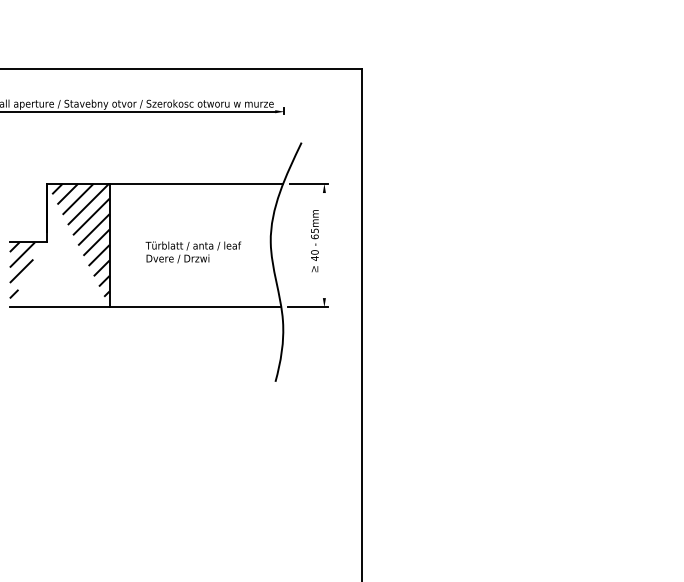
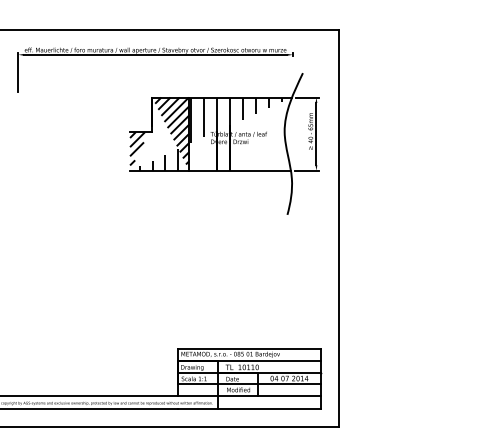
hatch: (145, 244) -> (210, 133), added
line: (324, 246) -> (316, 134), added

